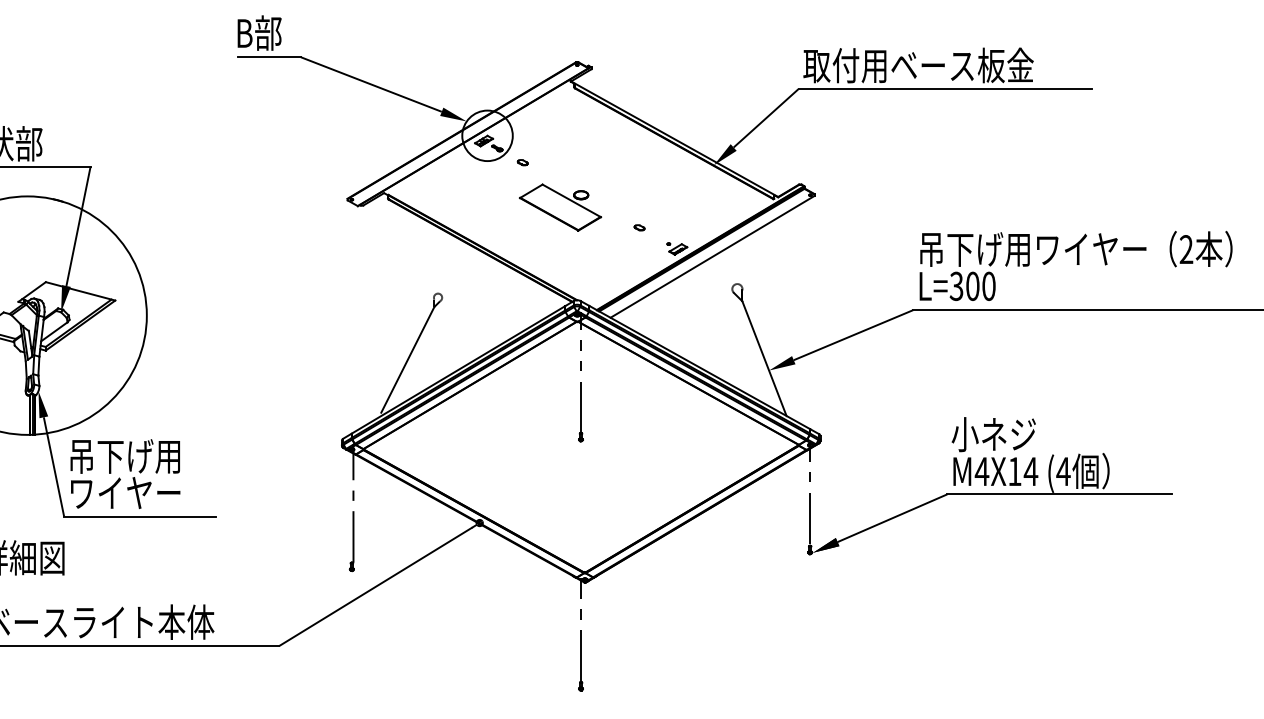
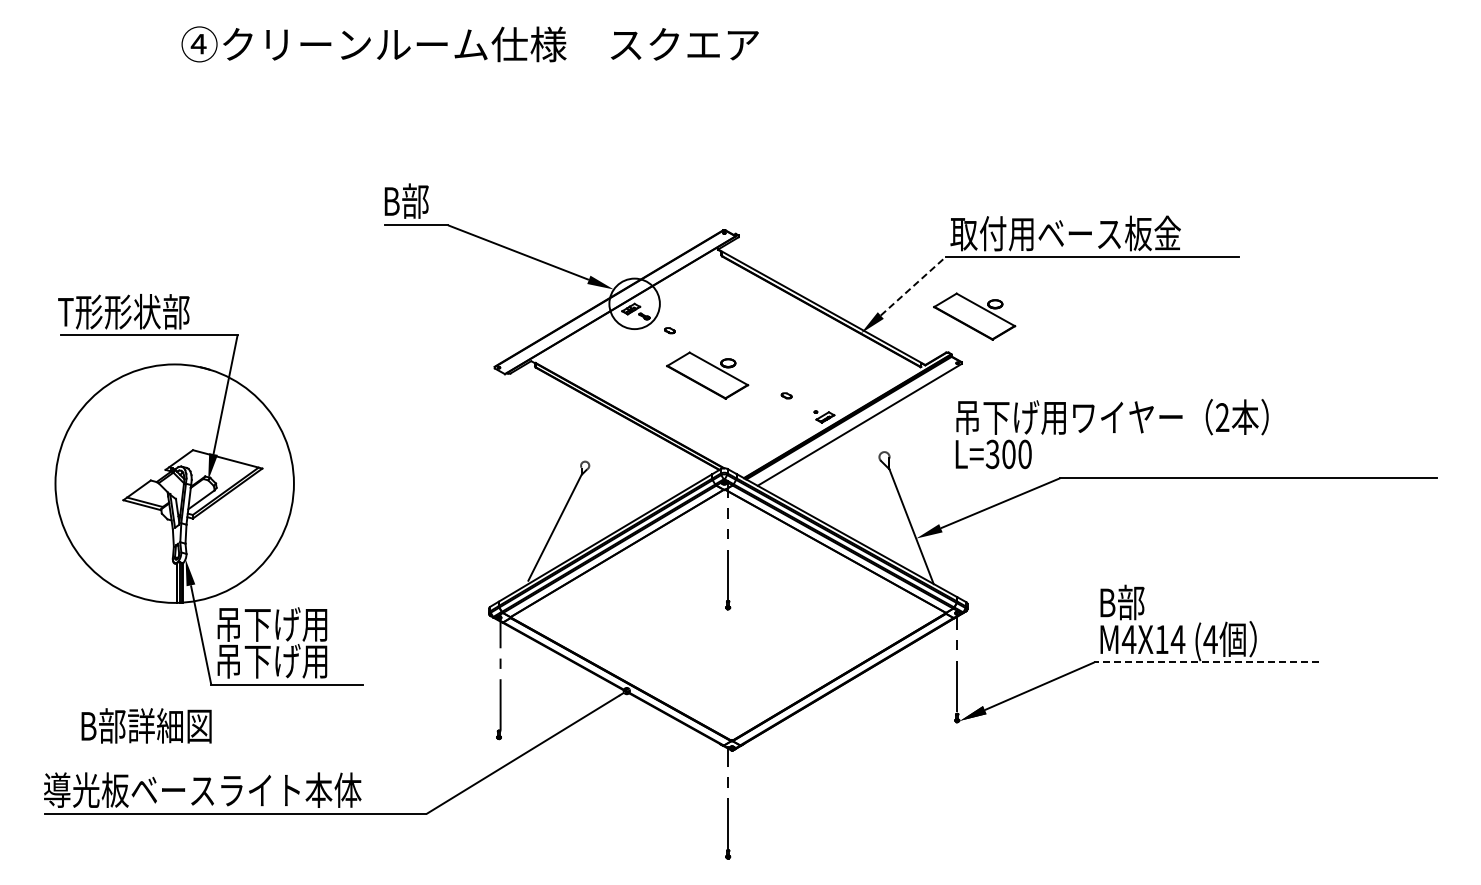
line: (766, 118) -> (913, 286), solid -> dashed
part: (827, 148) -> (974, 316), added
text: (1075, 266) -> (1111, 434), moved
text: (993, 434) -> (1140, 602), 小ネジ -> B部
text: (125, 493) -> (272, 661), ワイヤー -> 吊下げ用
line: (1059, 494) -> (1206, 662), solid -> dashed

